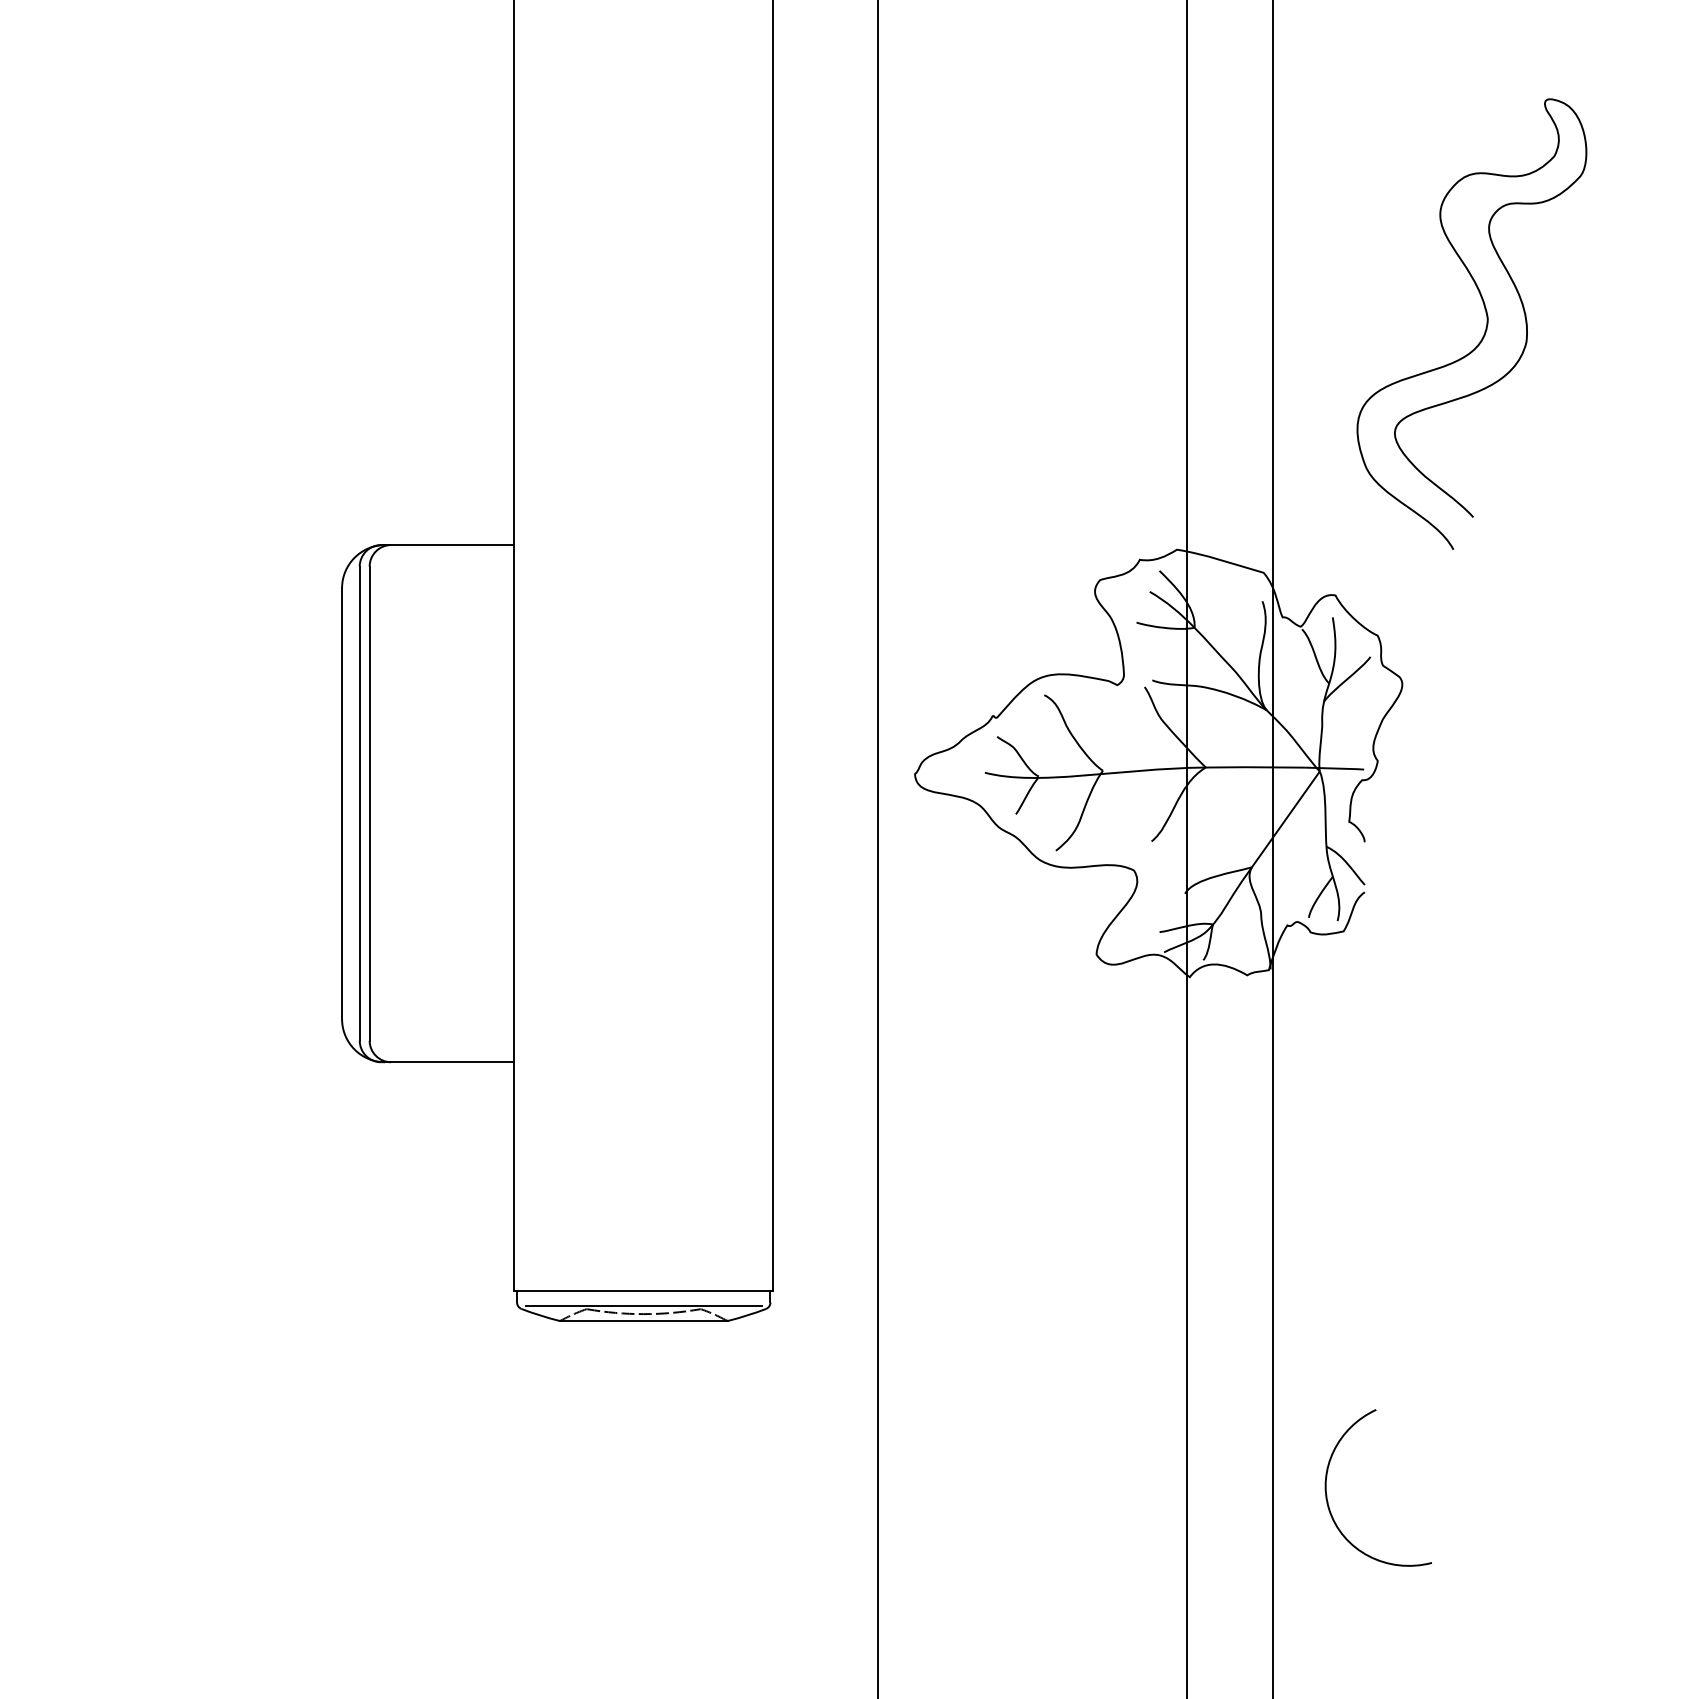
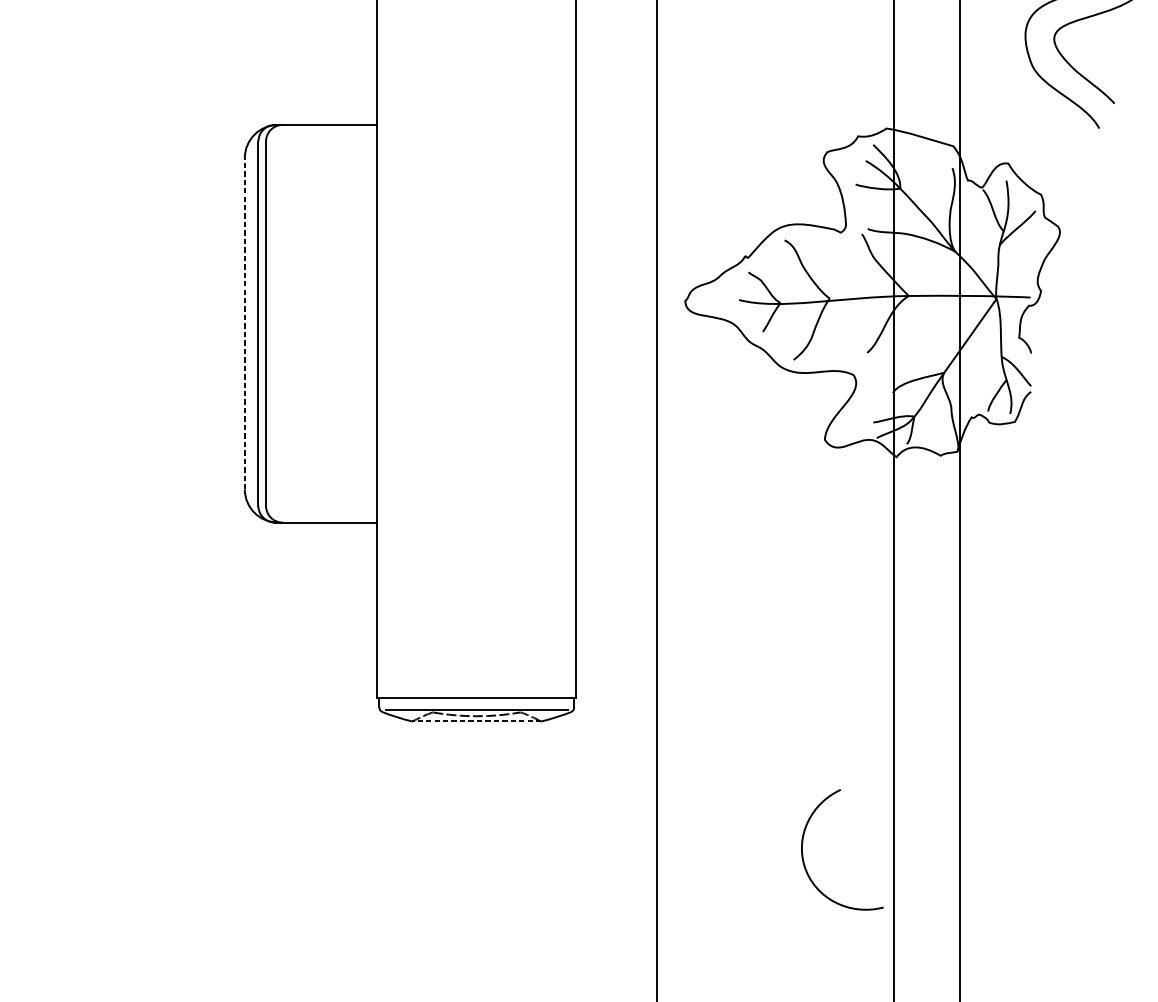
line: (342, 803) -> (245, 323), solid -> dashed
line: (643, 1320) -> (476, 721), solid -> dashed
curve: (1327, 1494) -> (803, 854), moved

